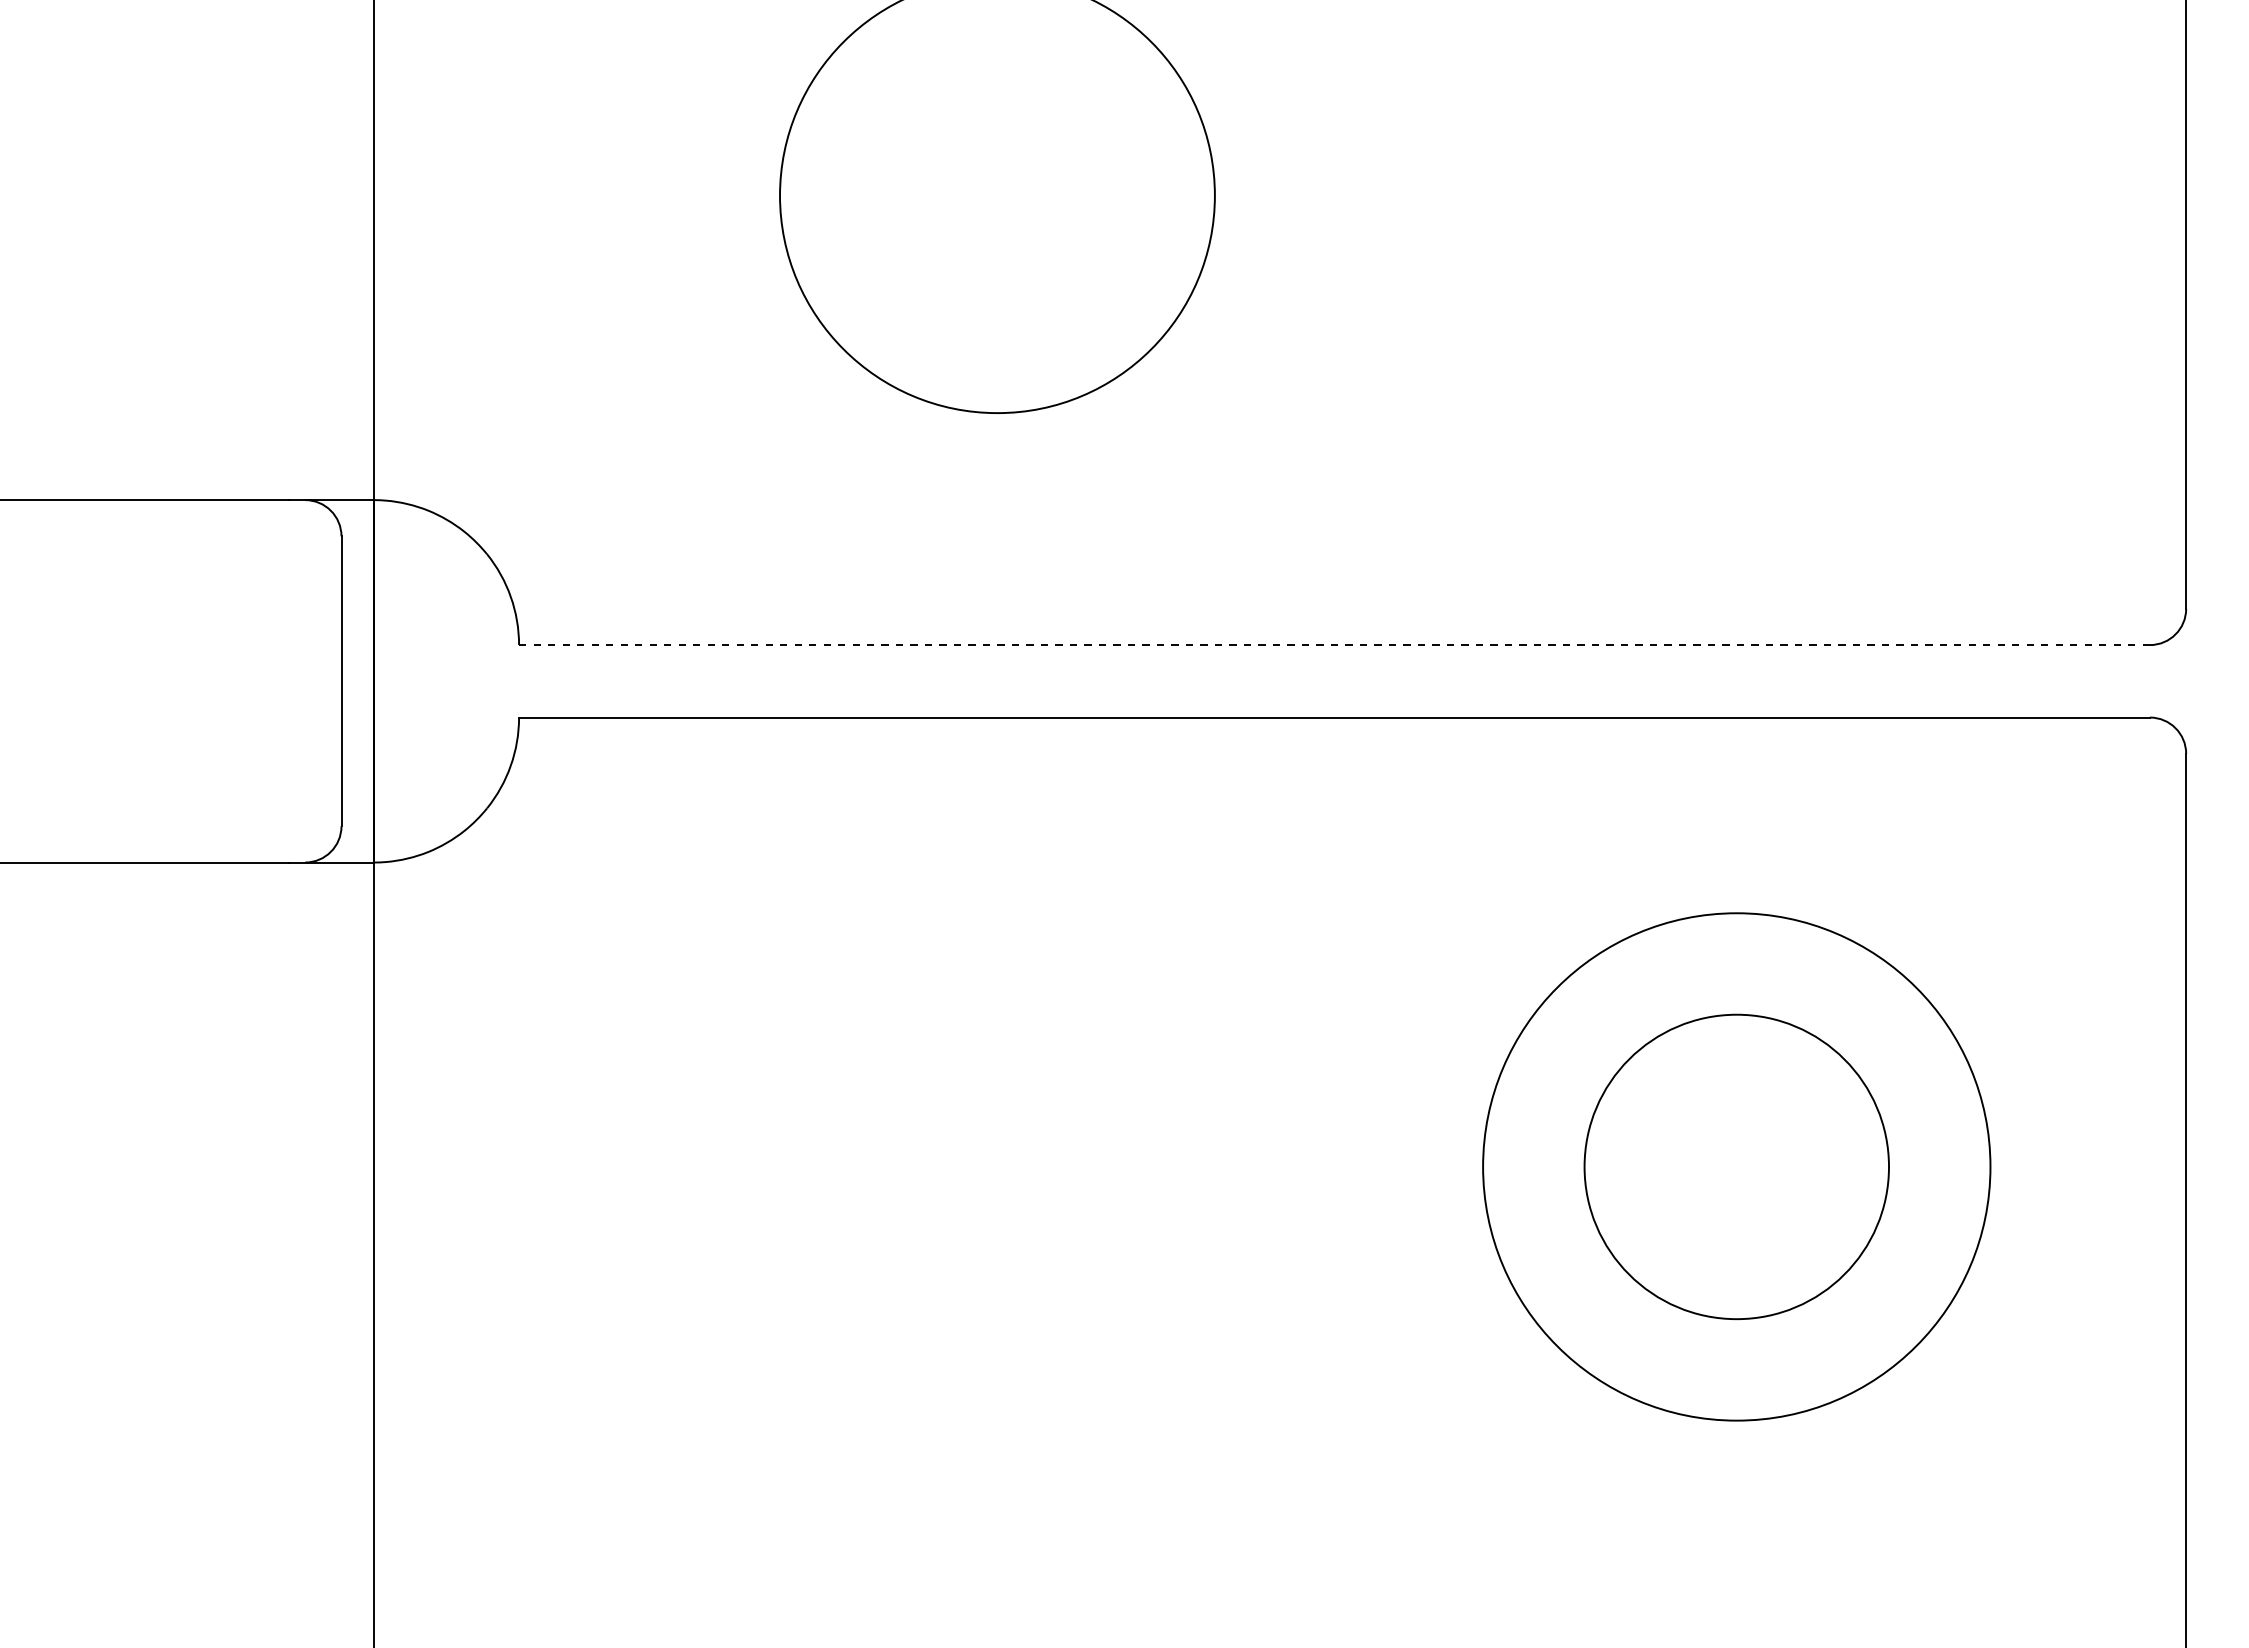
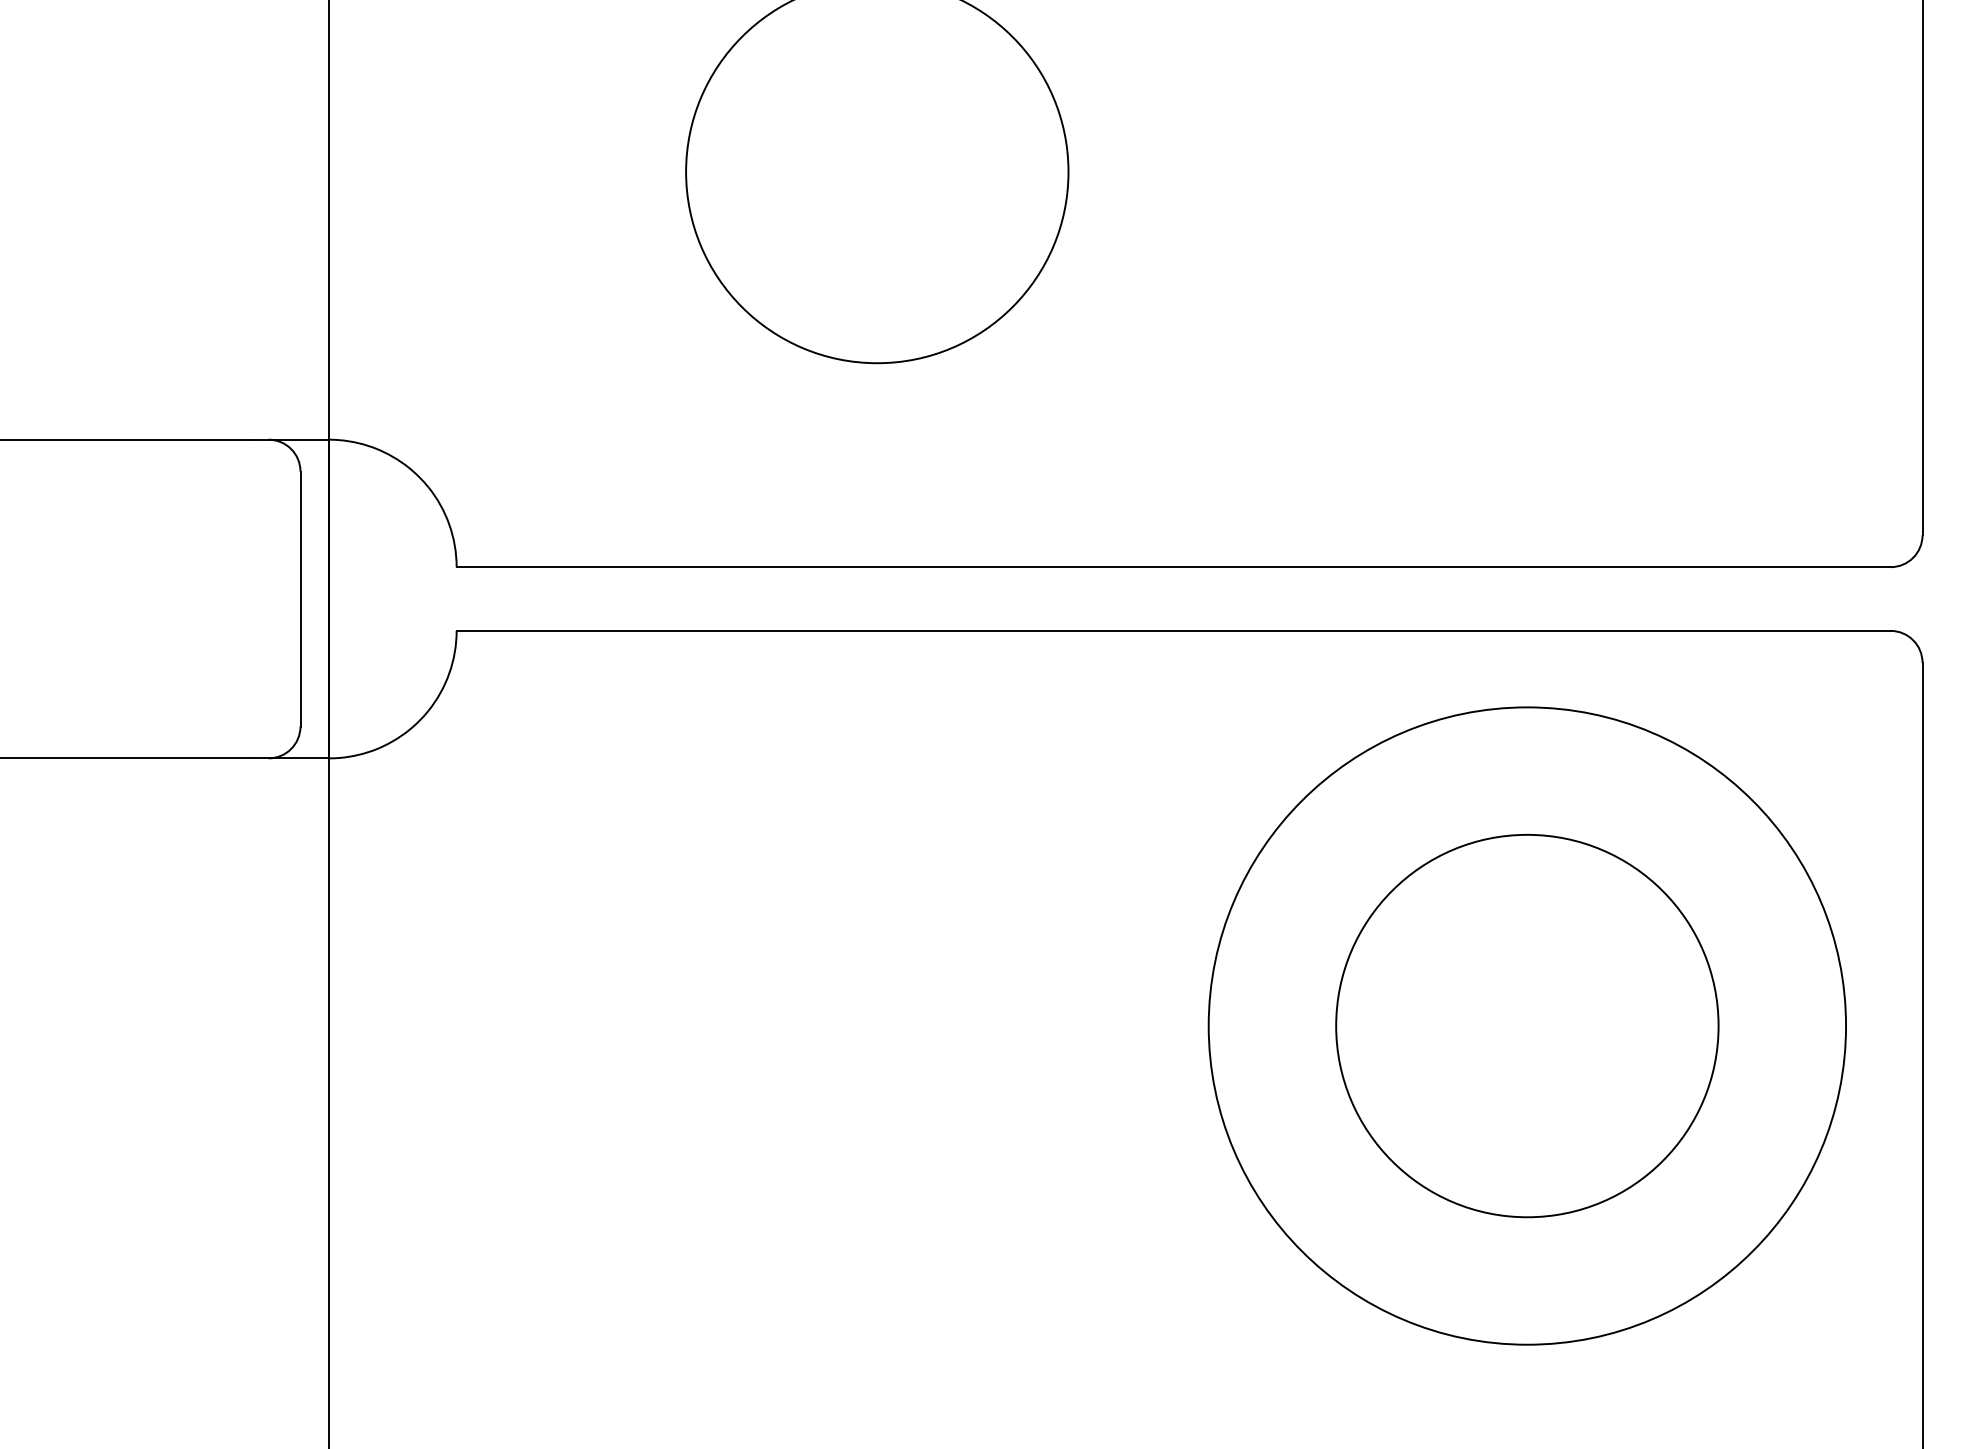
line: (1335, 645) -> (1174, 567), dashed -> solid
circle: (1736, 1166) -> (1527, 1025), size x1.43
circle: (1736, 1166) -> (1527, 1025), size x1.43

